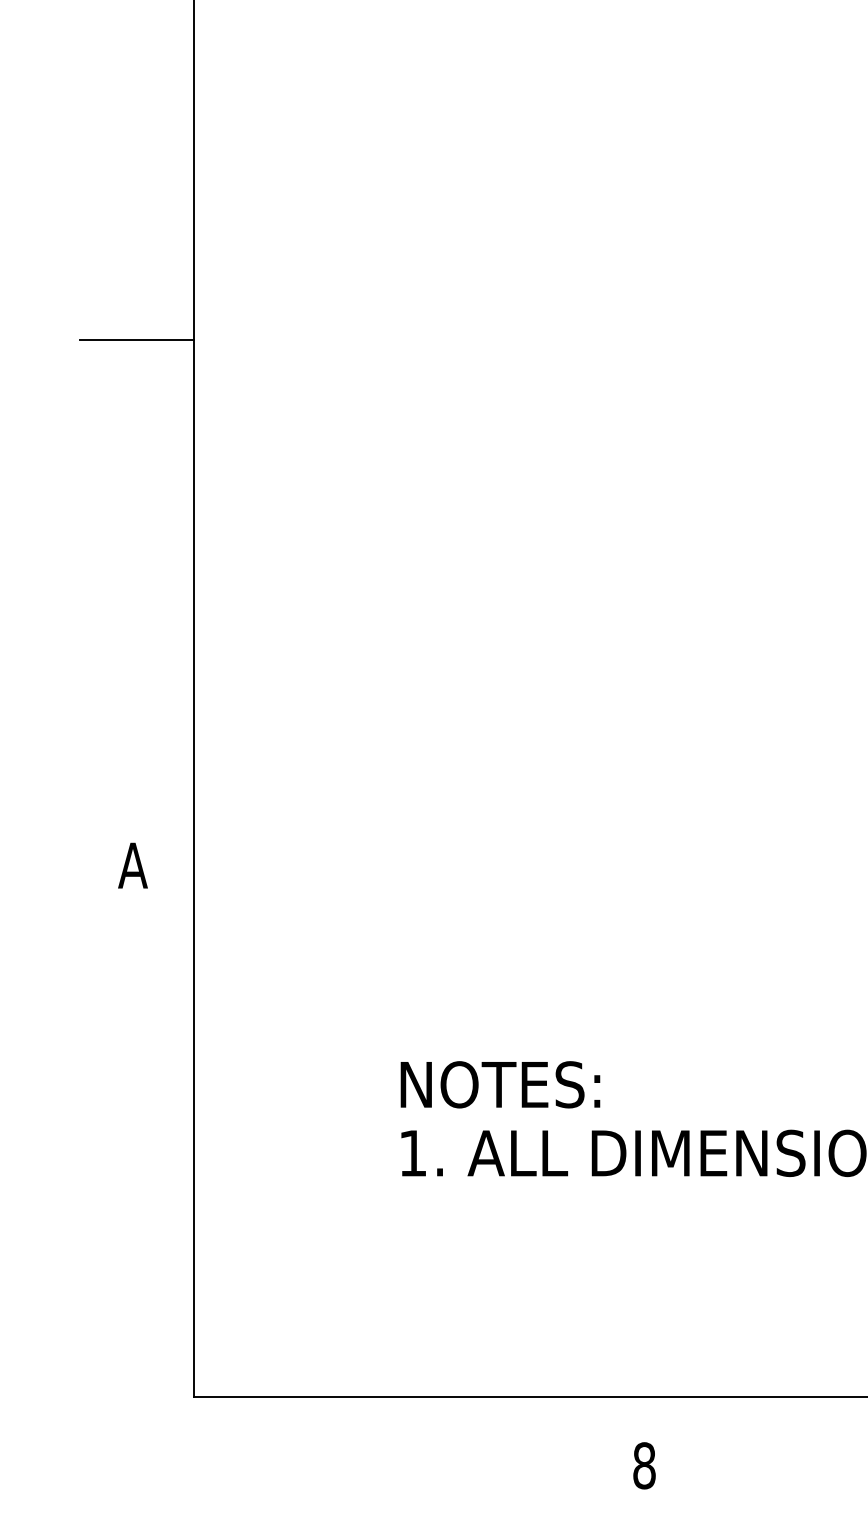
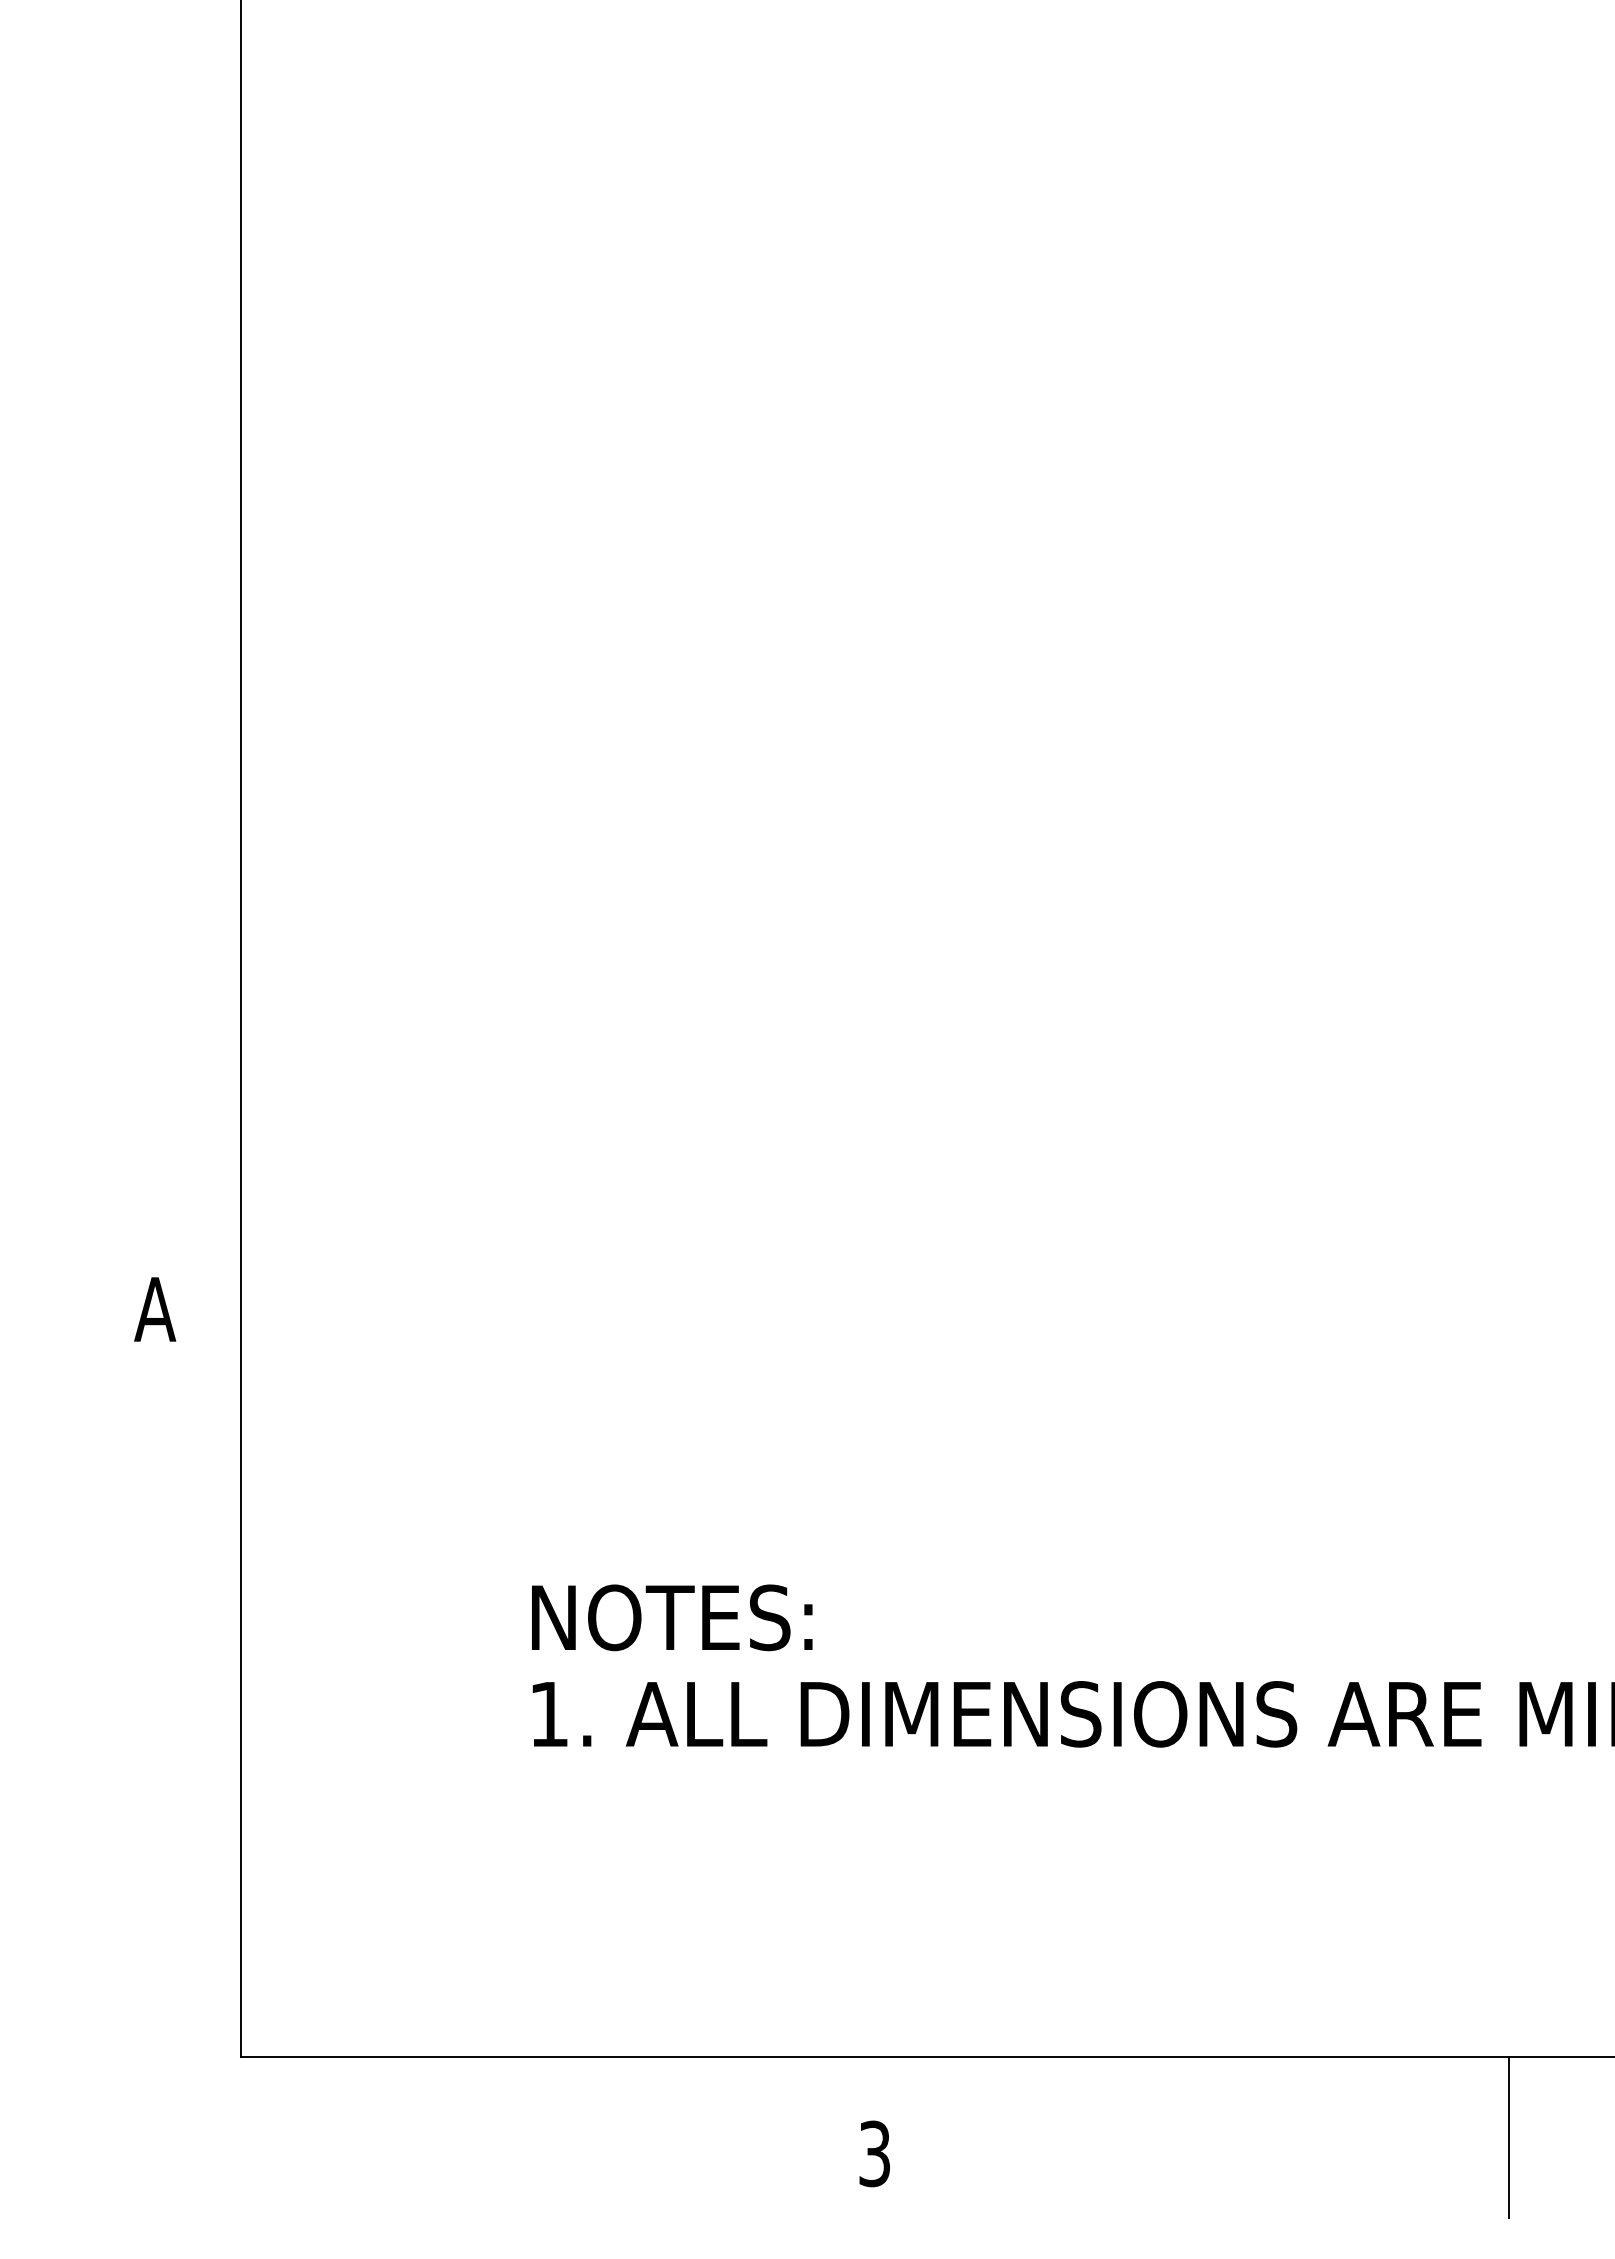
line: (136, 339) -> (160, 569), removed
text: (644, 1465) -> (874, 2153), 8 -> 3

